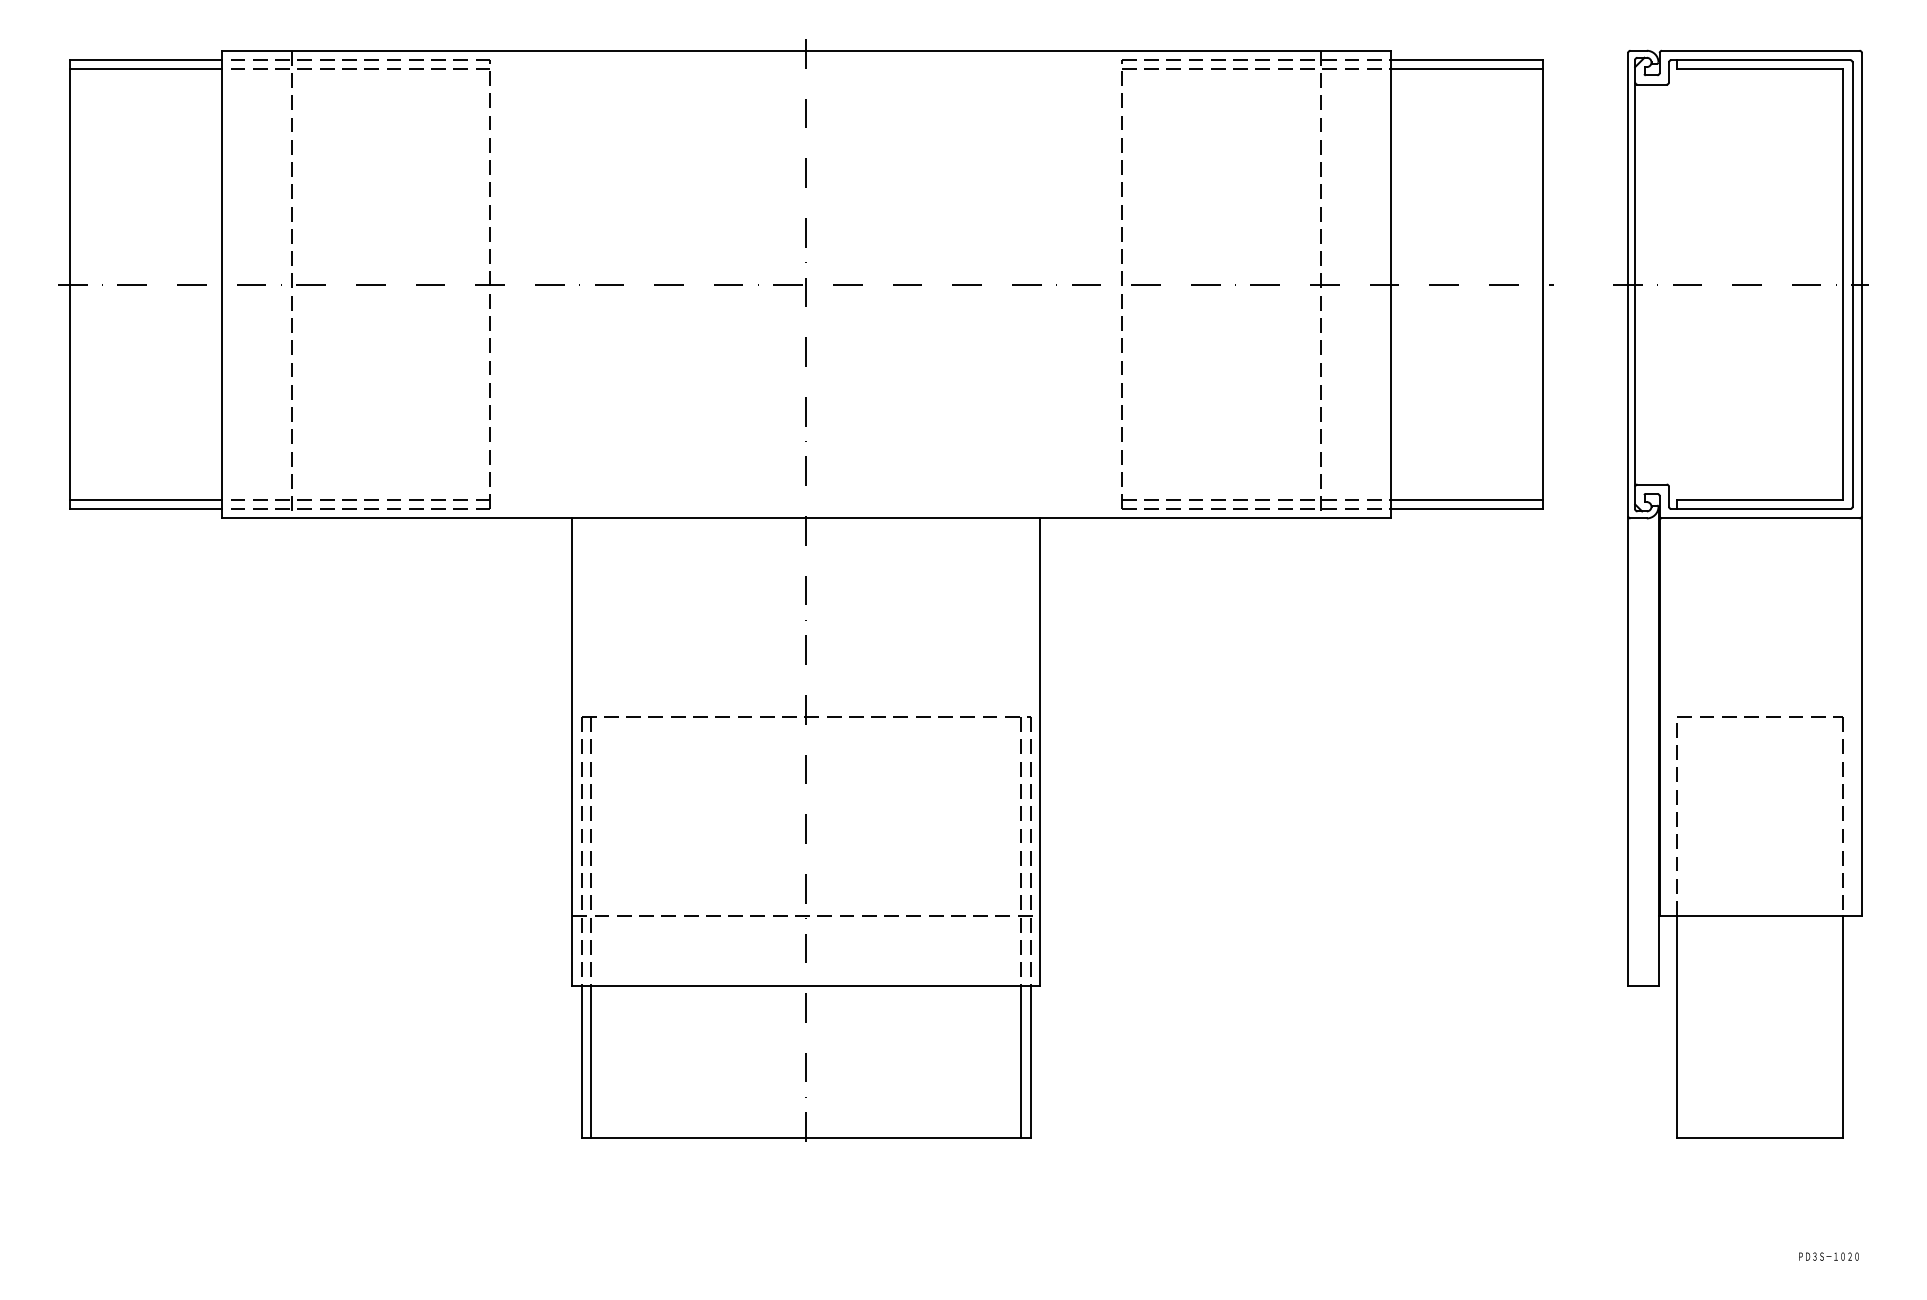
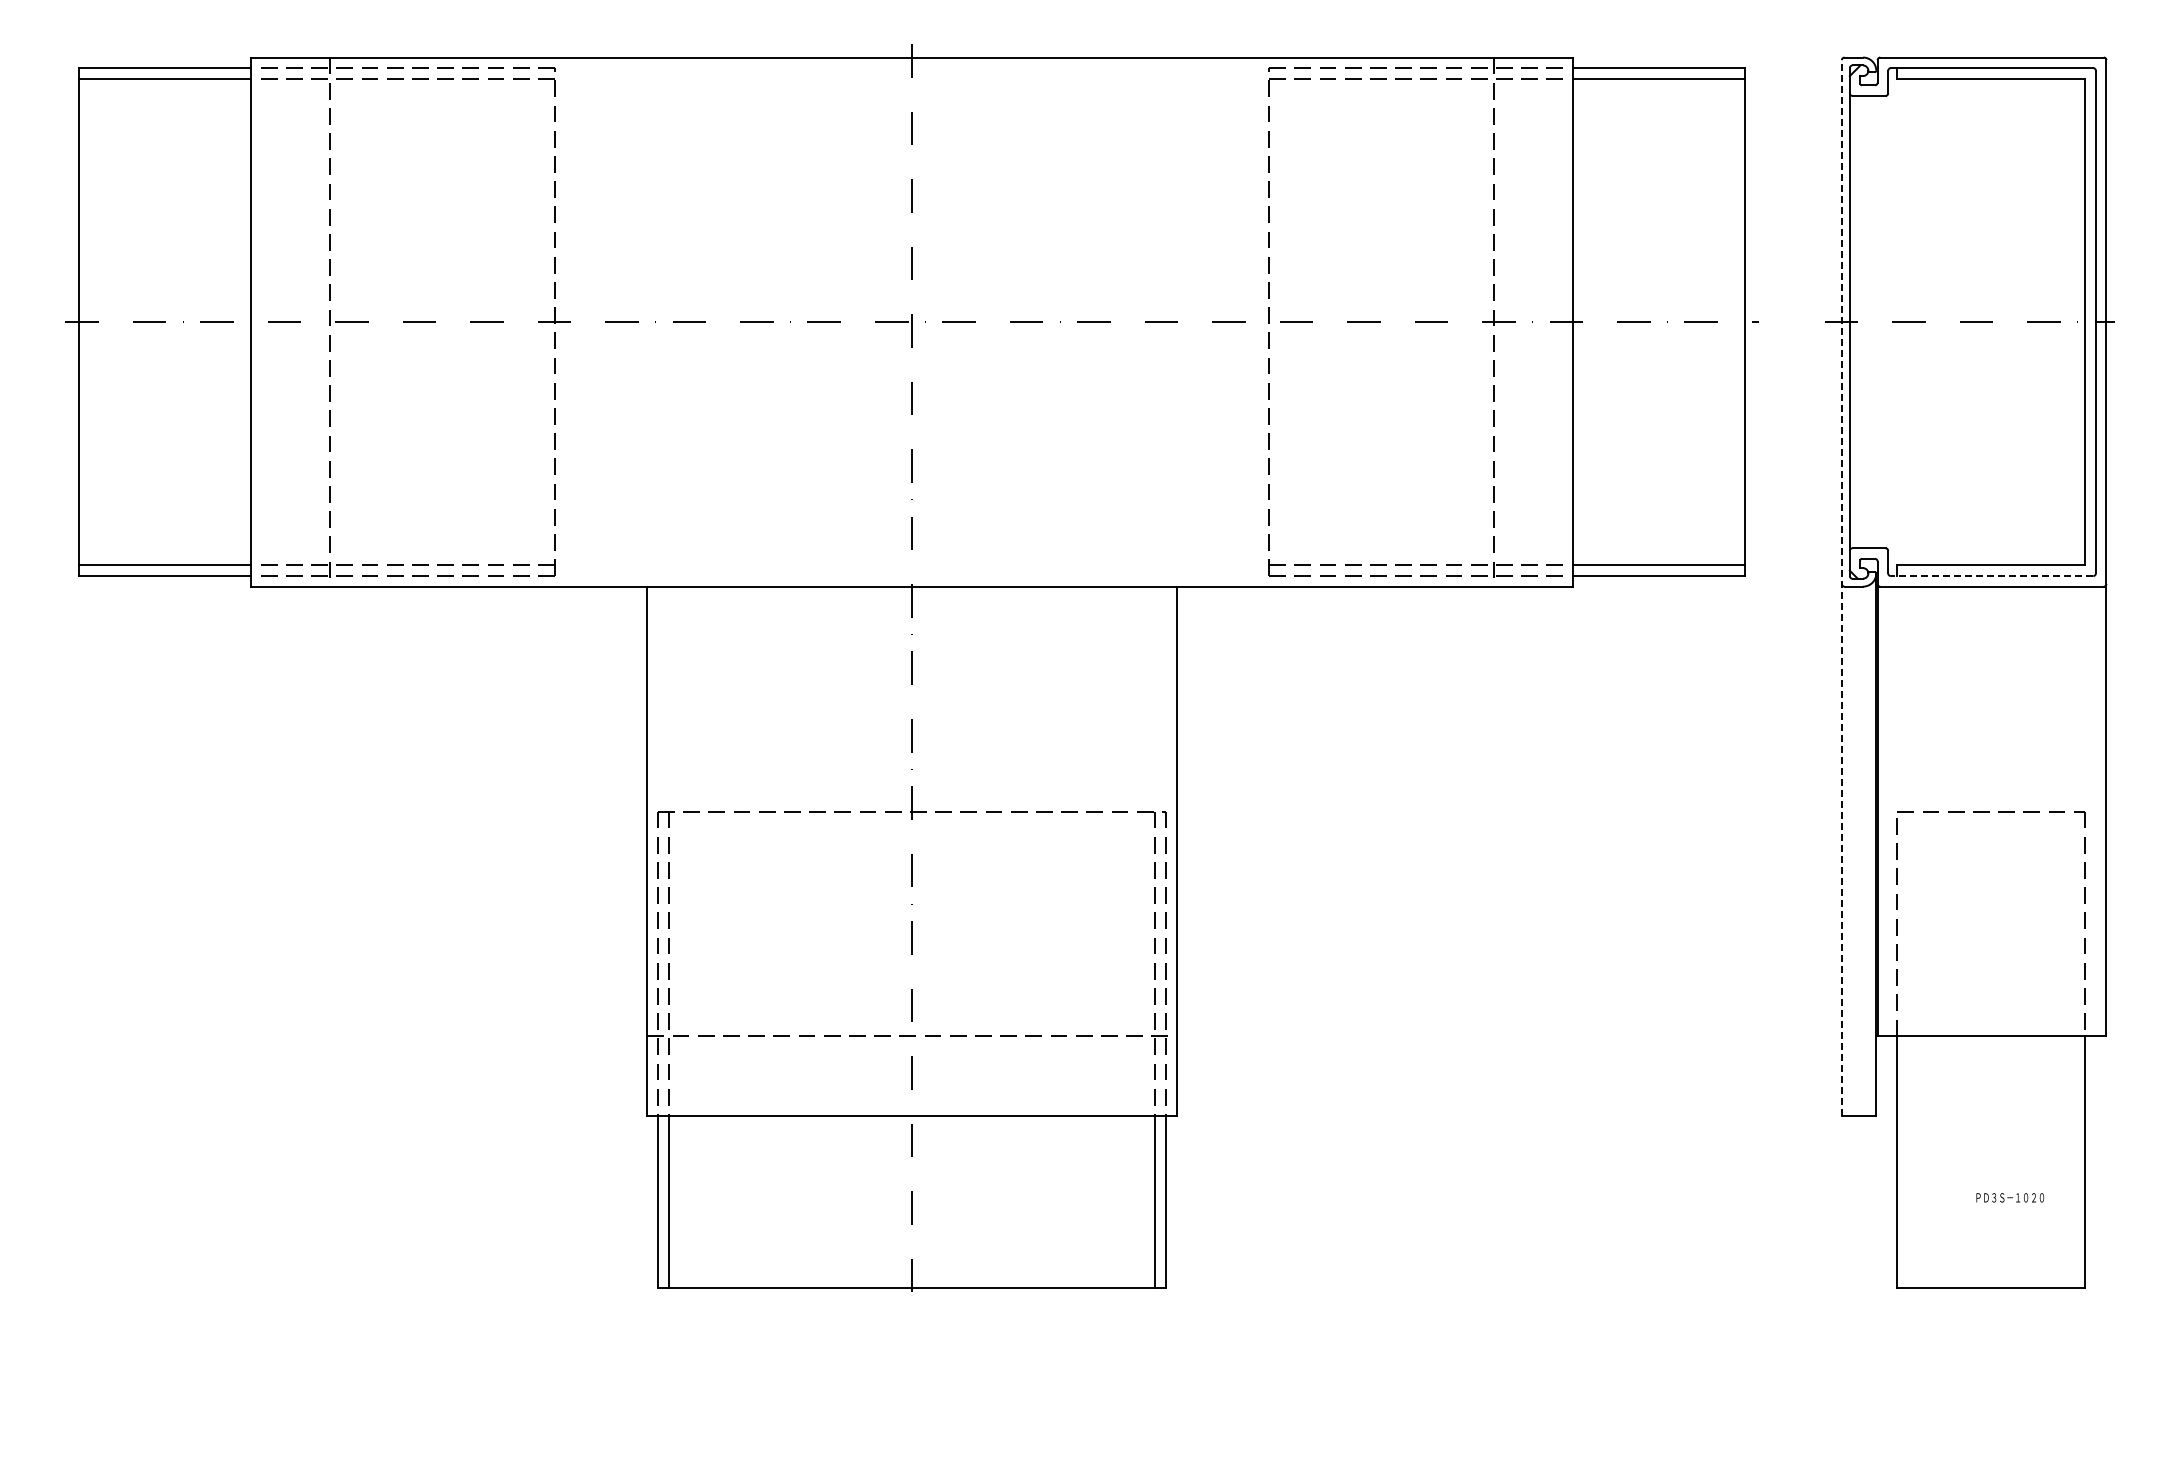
line: (1760, 509) -> (1991, 576), solid -> dashed
line: (1627, 519) -> (1841, 587), solid -> dashed
text: (1829, 1256) -> (2010, 1197), moved

